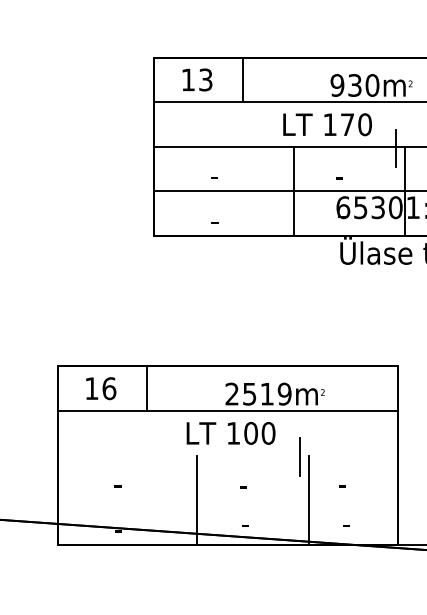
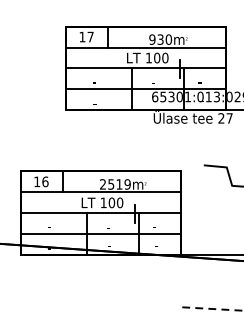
text: (205, 78) -> (90, 36), 13 -> 17
text: (348, 123) -> (157, 57), 170 -> 100
line: (226, 456) -> (100, 213), added
line: (226, 500) -> (100, 234), added

